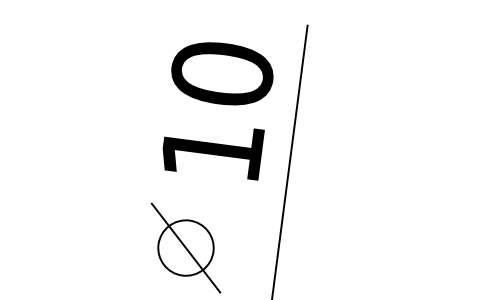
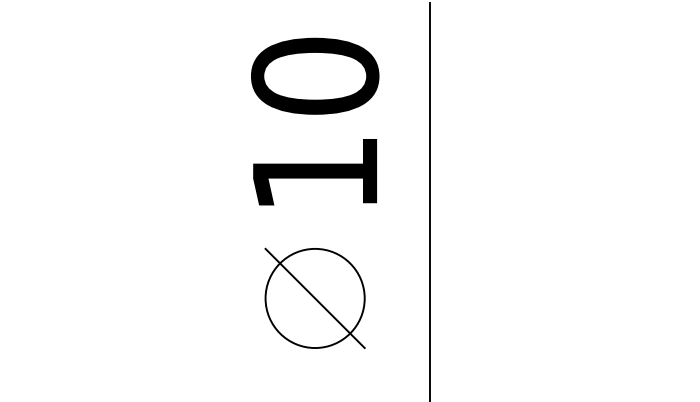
text: (217, 109) -> (315, 121), moved
circle: (185, 248) -> (314, 298), size x1.43

